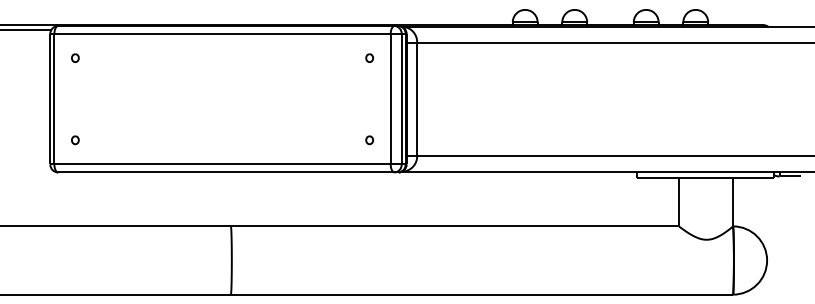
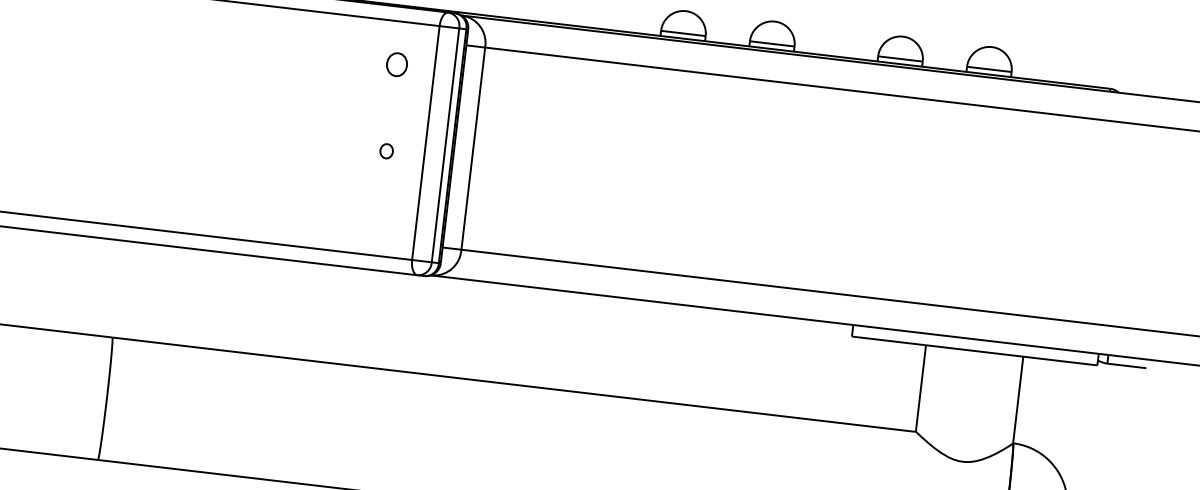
part: (369, 58) -> (396, 65), size x1.6
part: (369, 140) -> (386, 151), moved

